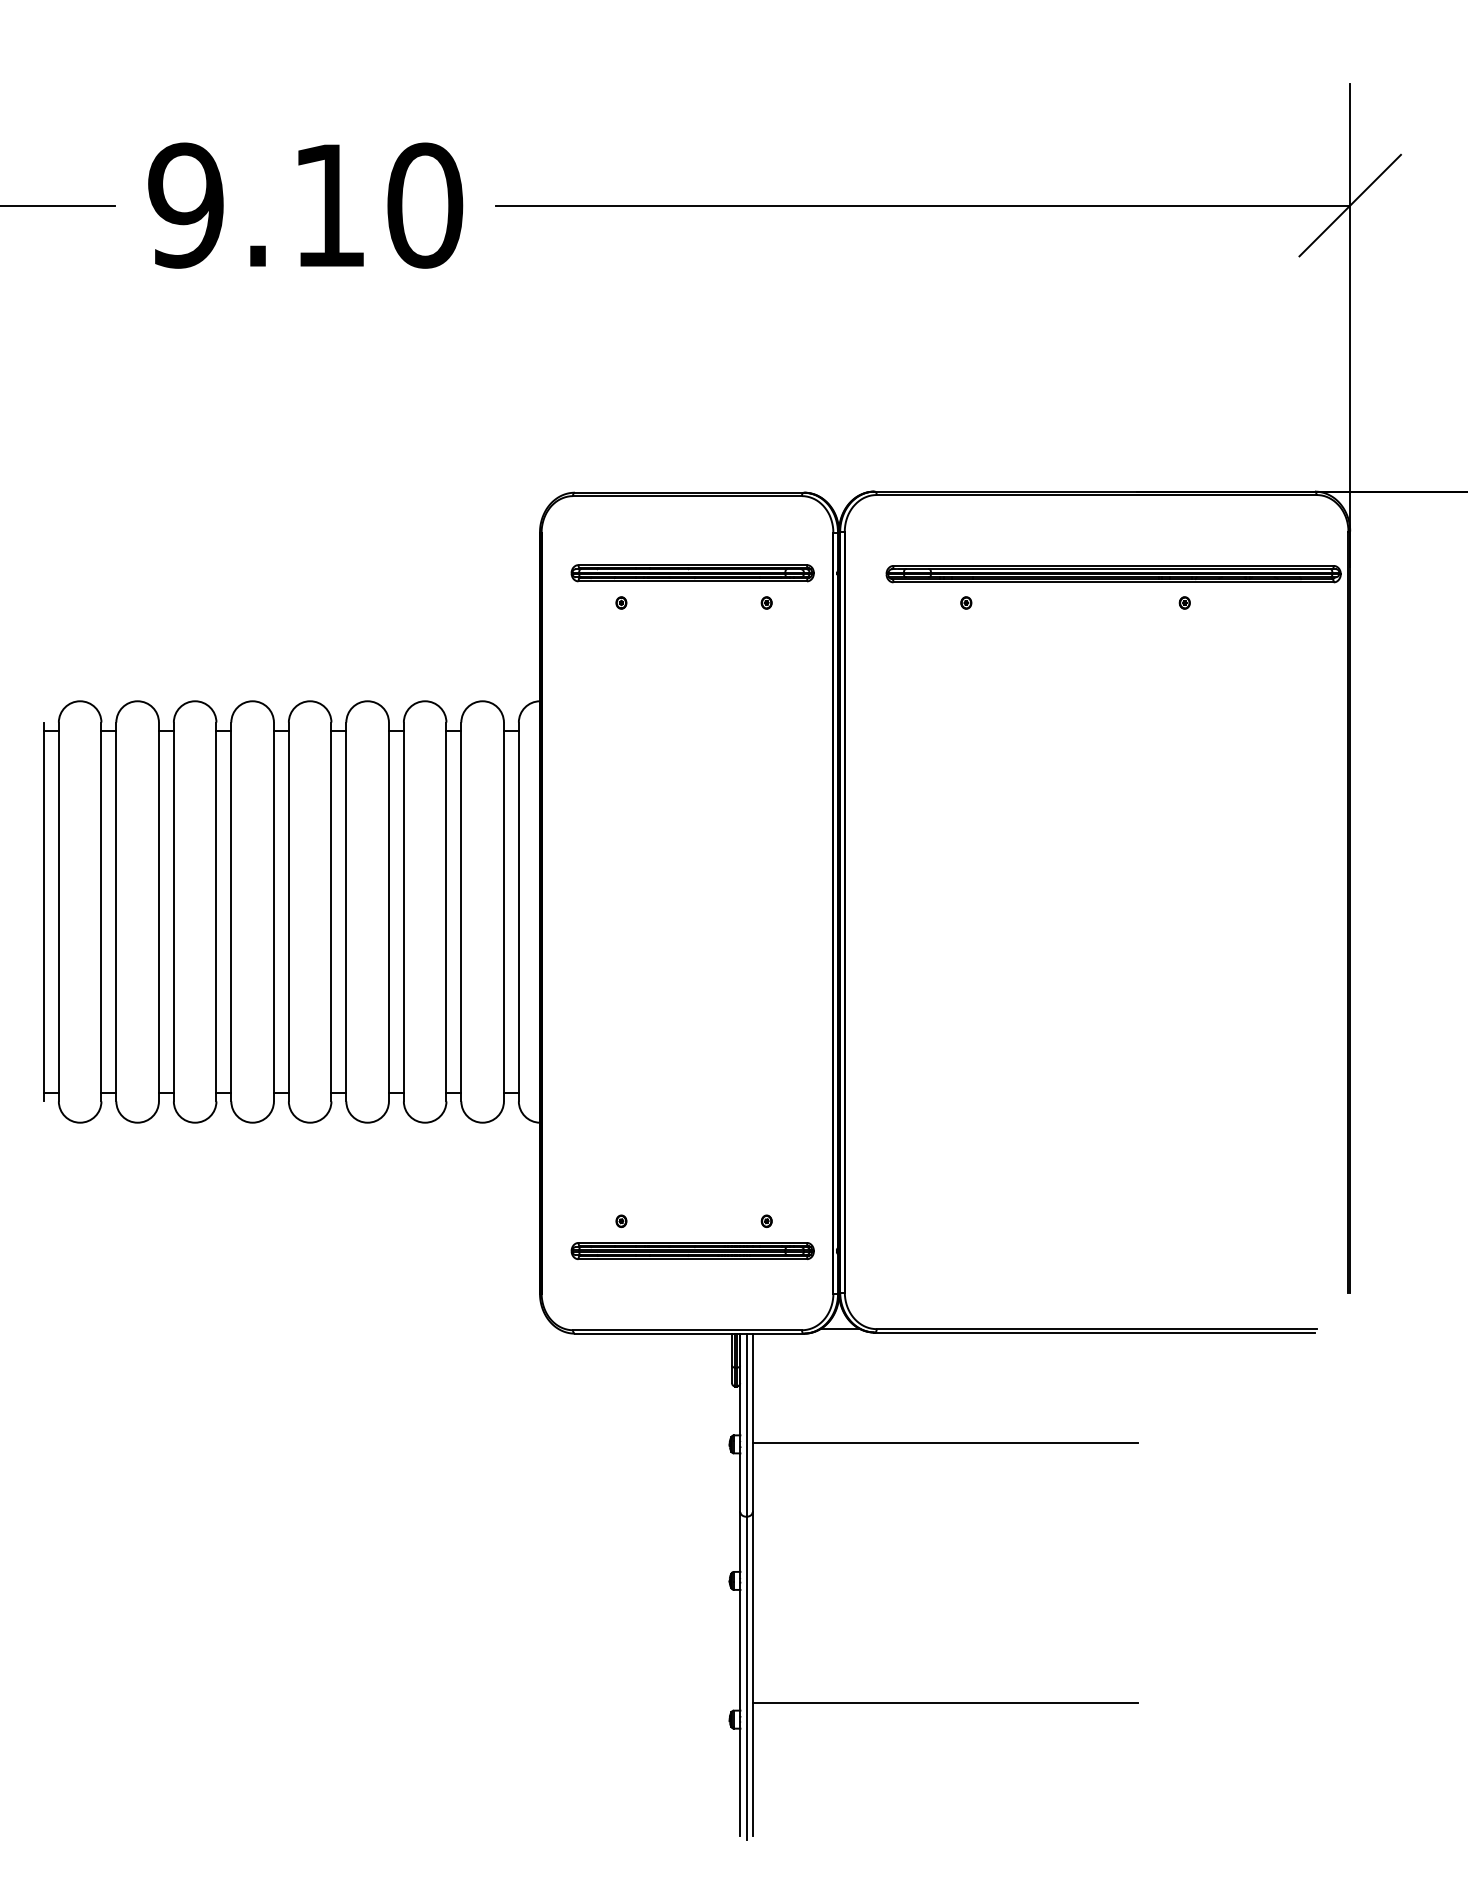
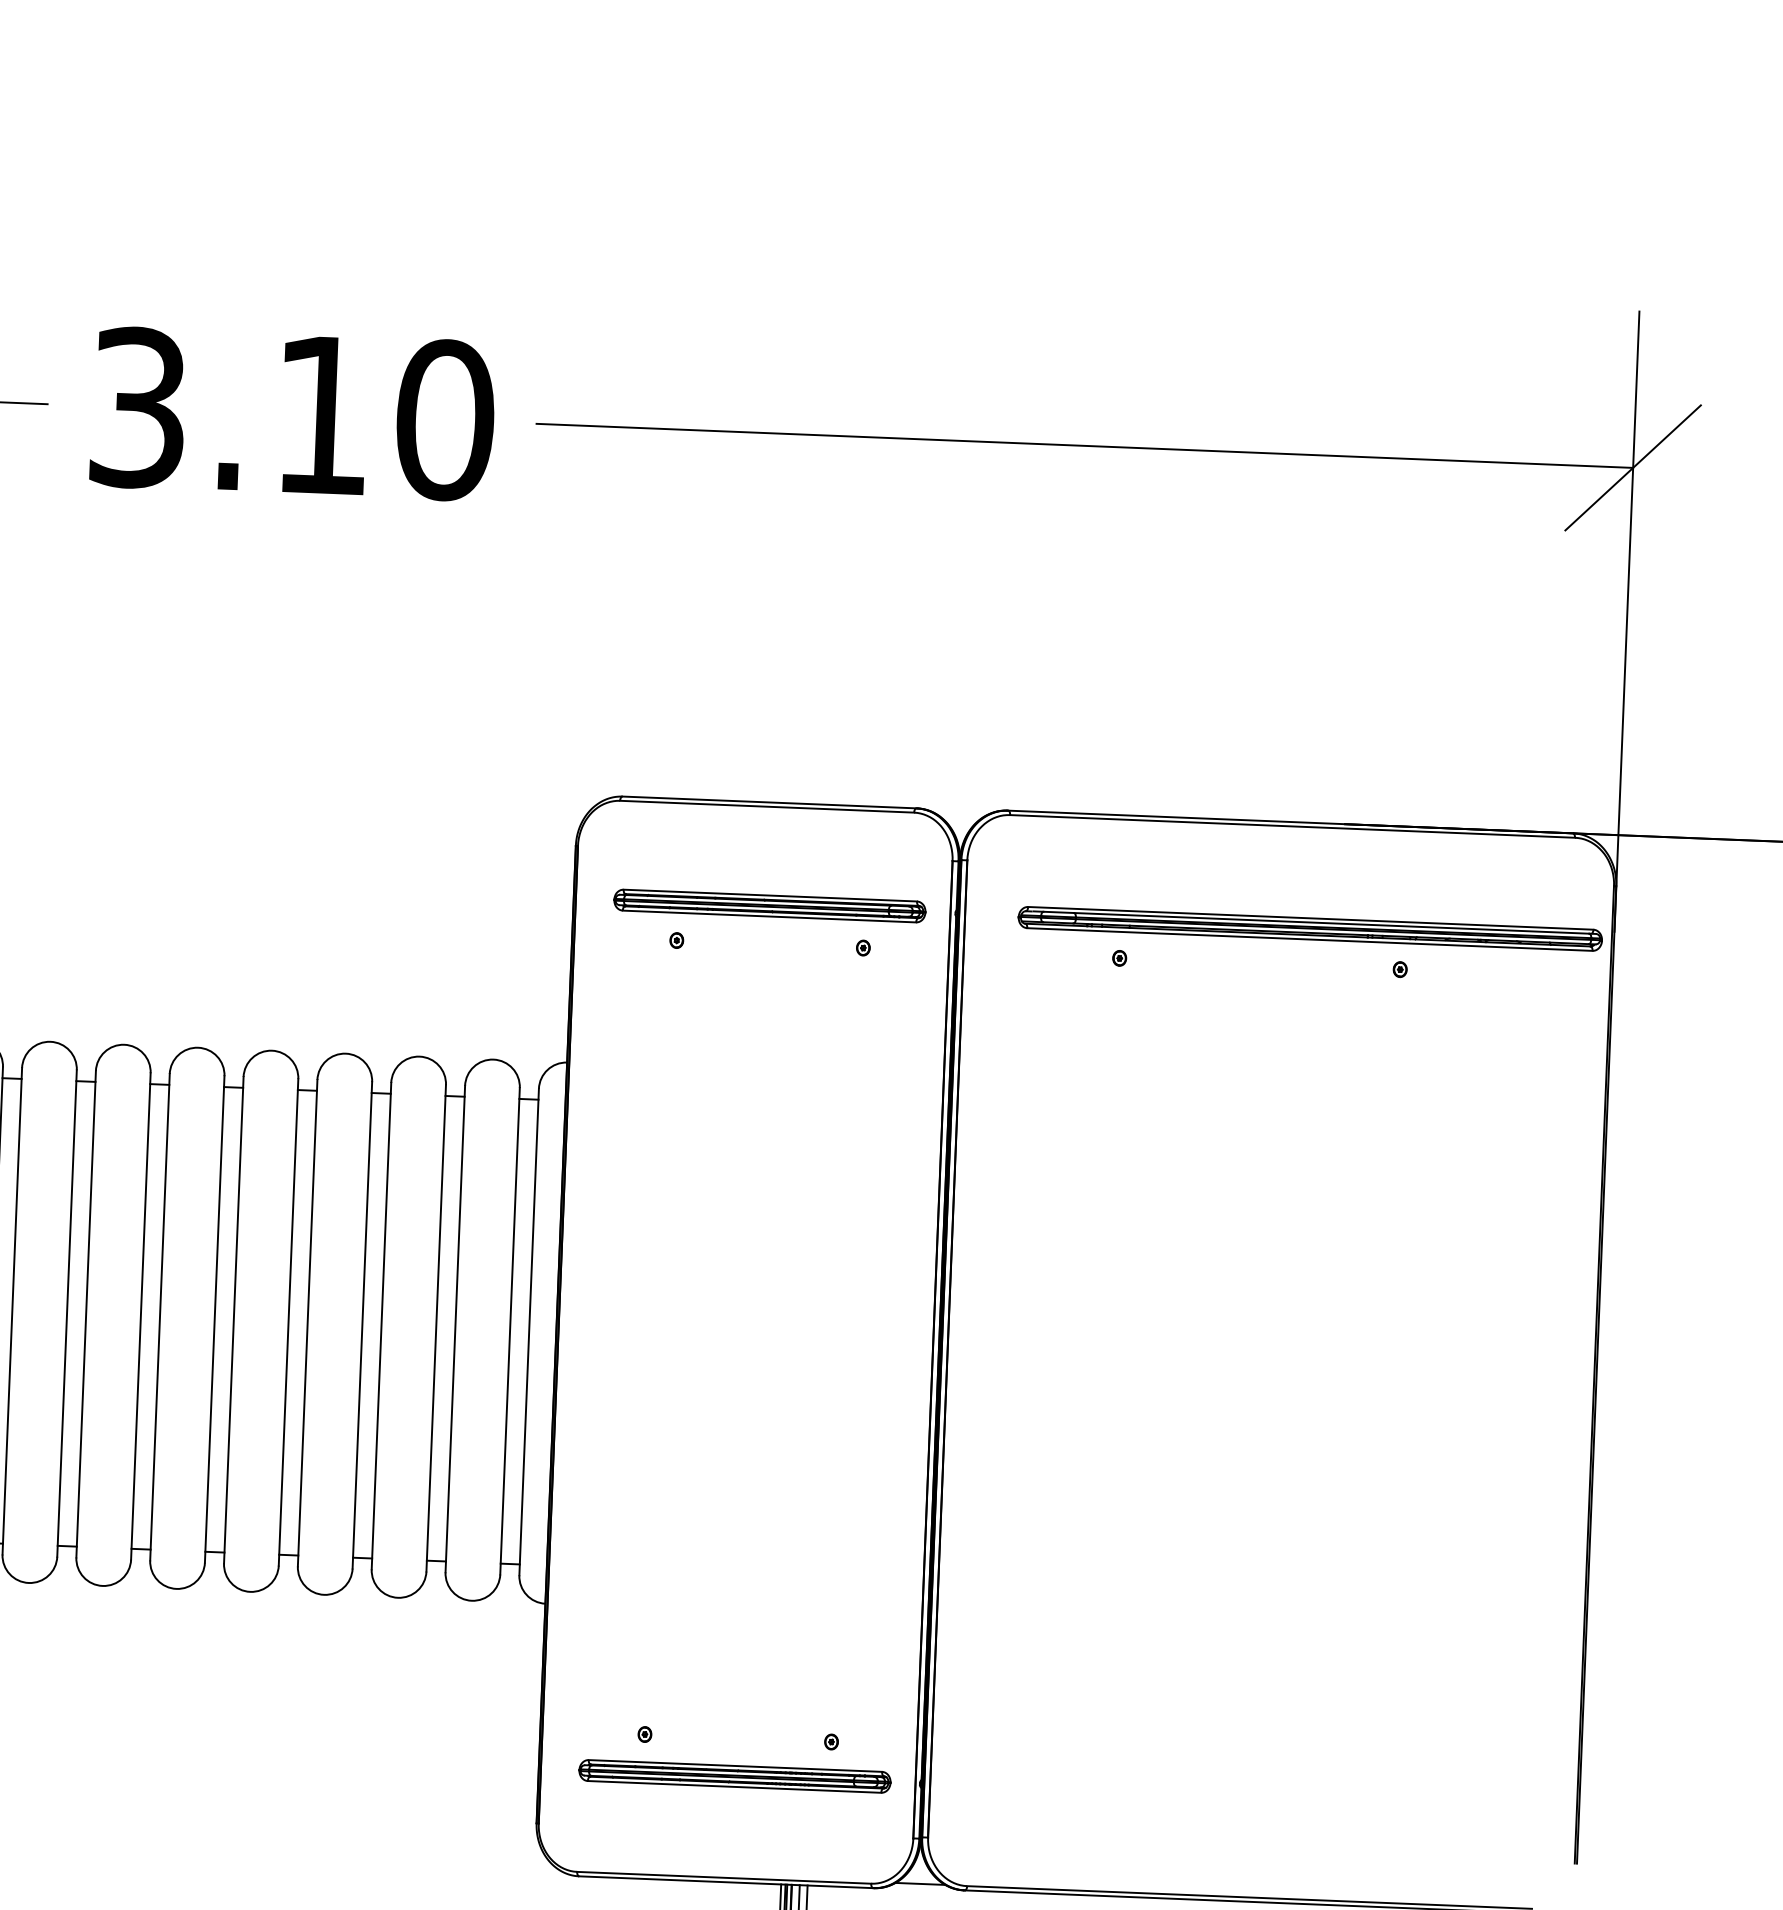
text: (185, 205) -> (137, 407), 9.10 -> 3.10

